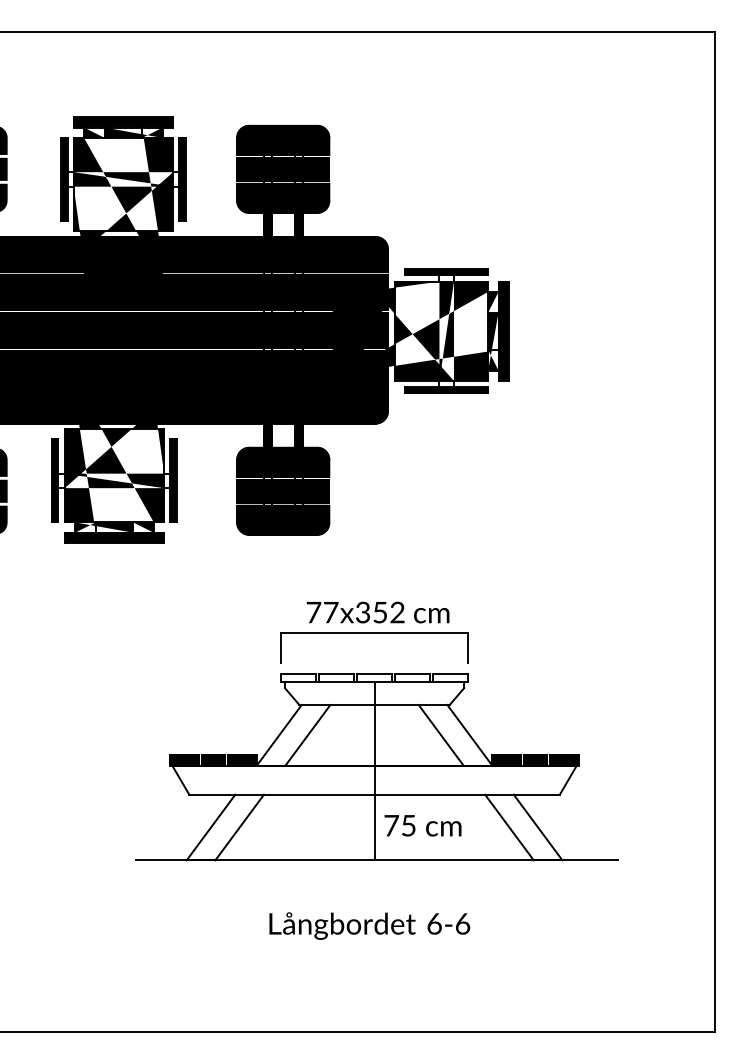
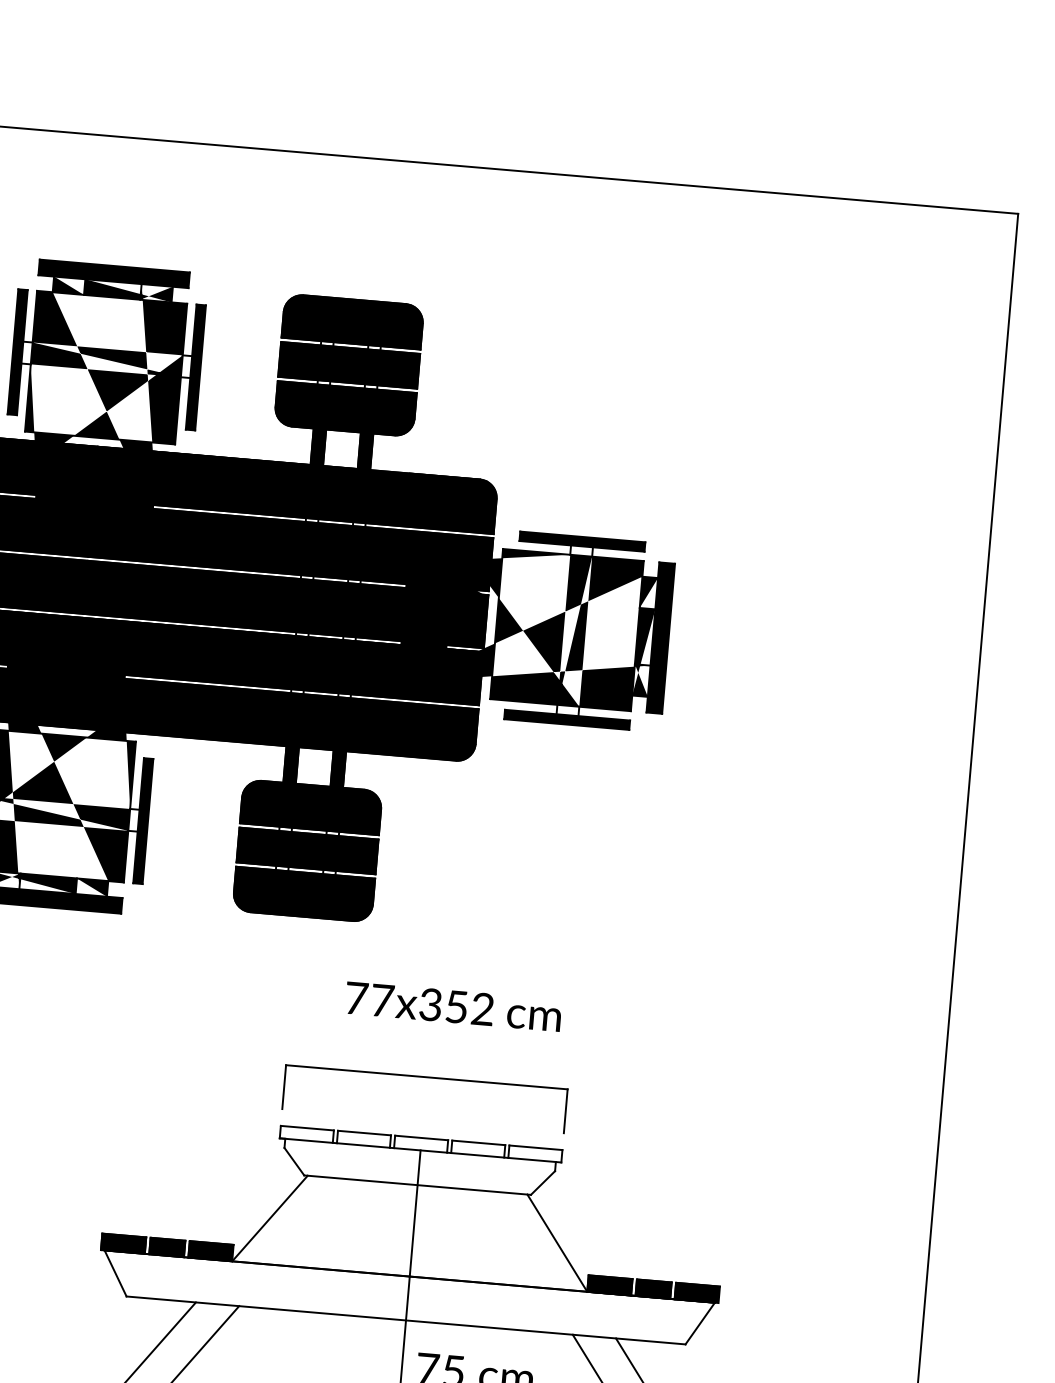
text: (377, 612) -> (452, 1006), moved
line: (307, 734) -> (312, 1220), removed
line: (440, 734) -> (513, 1238), removed

